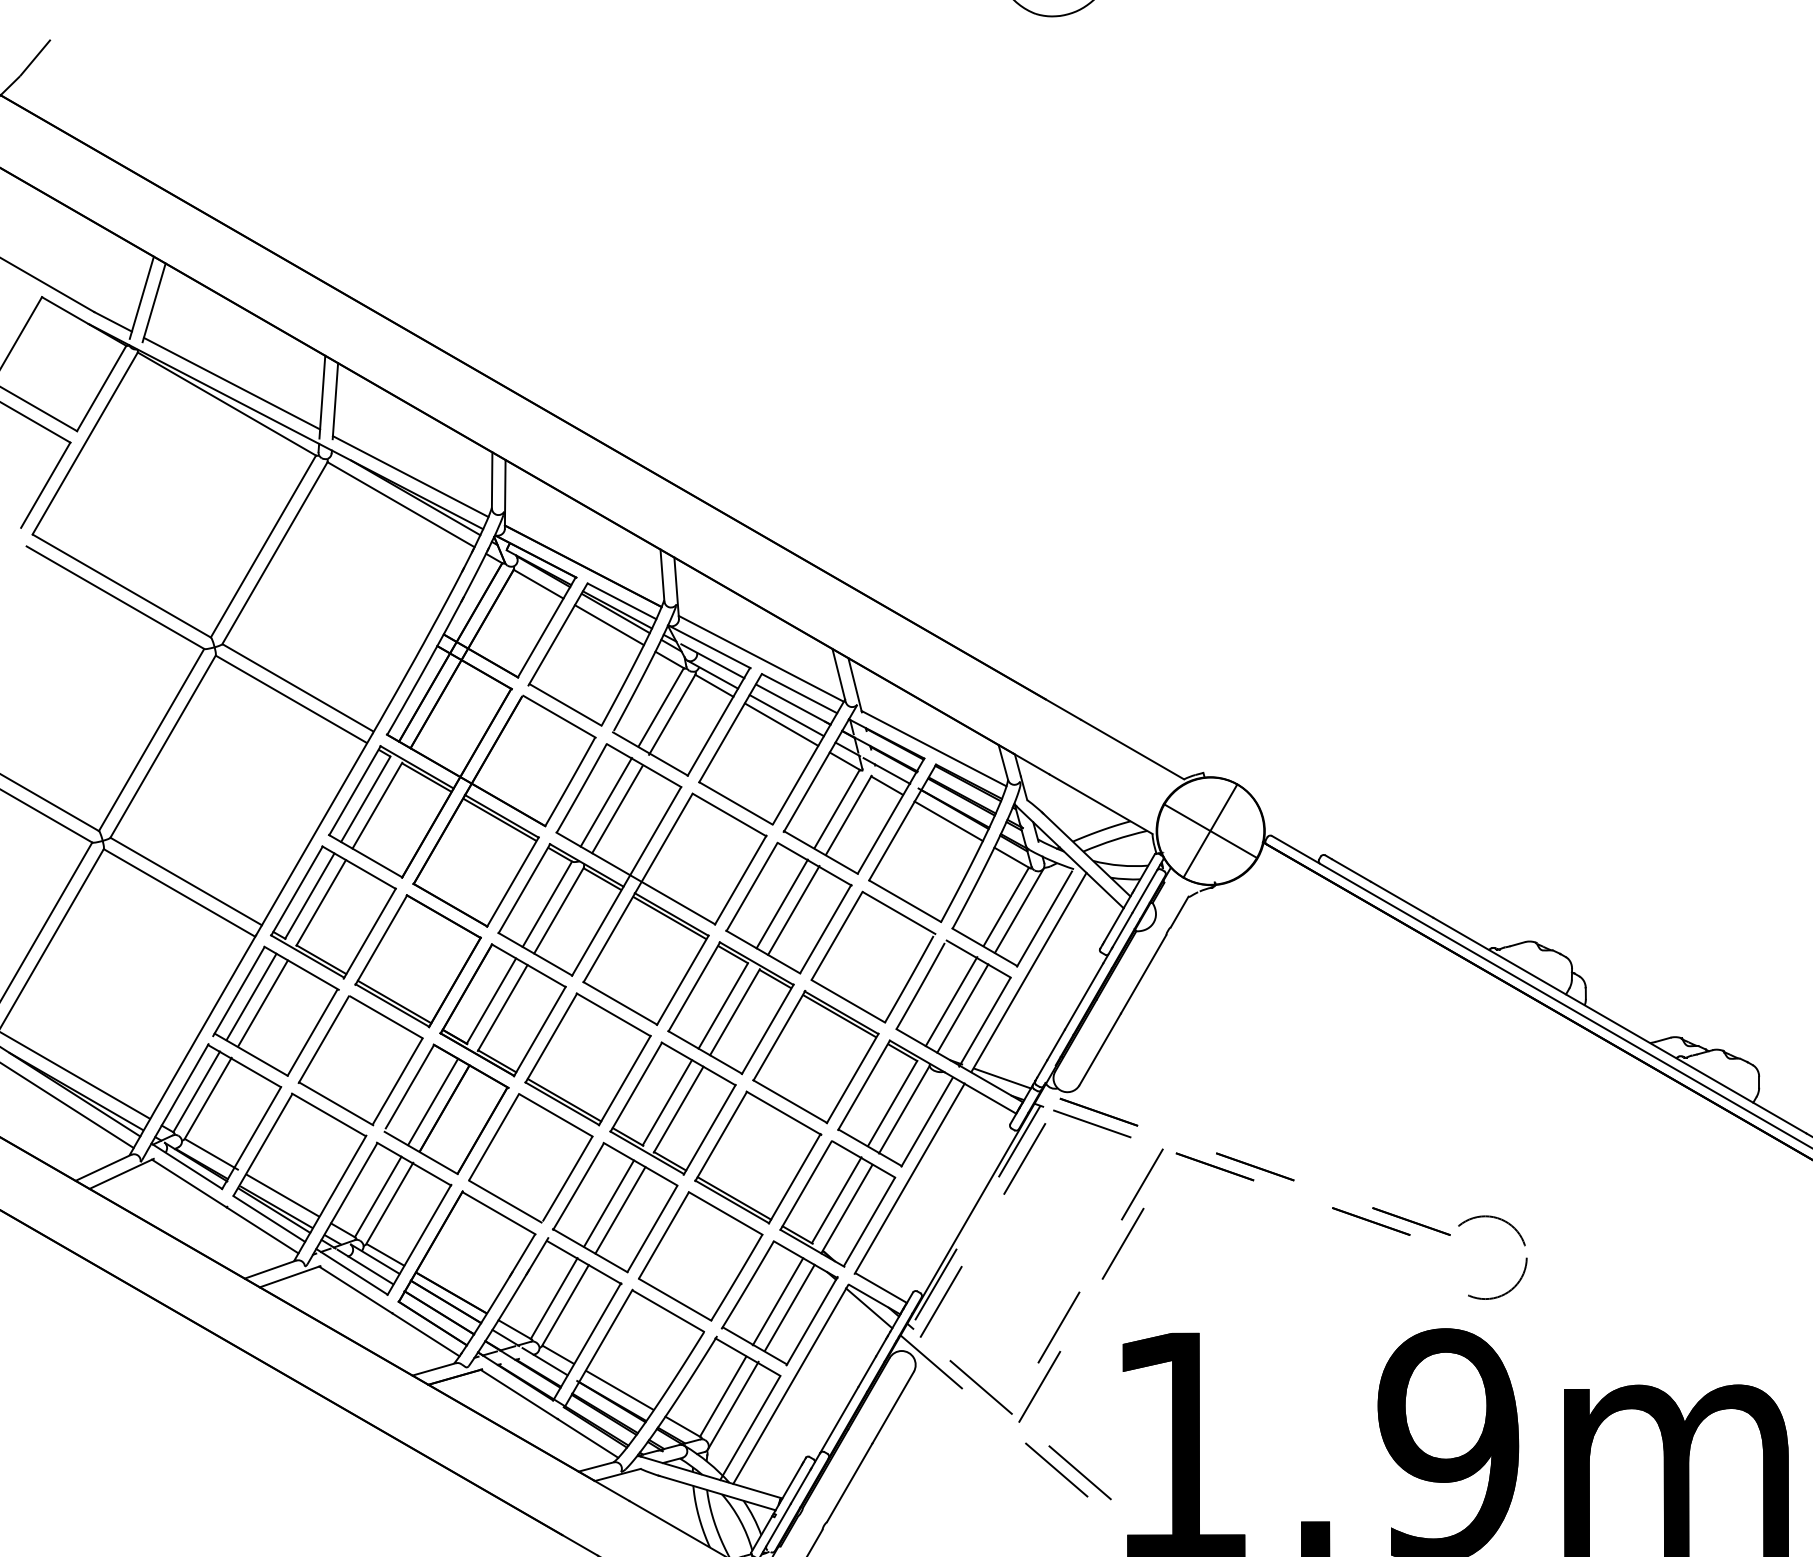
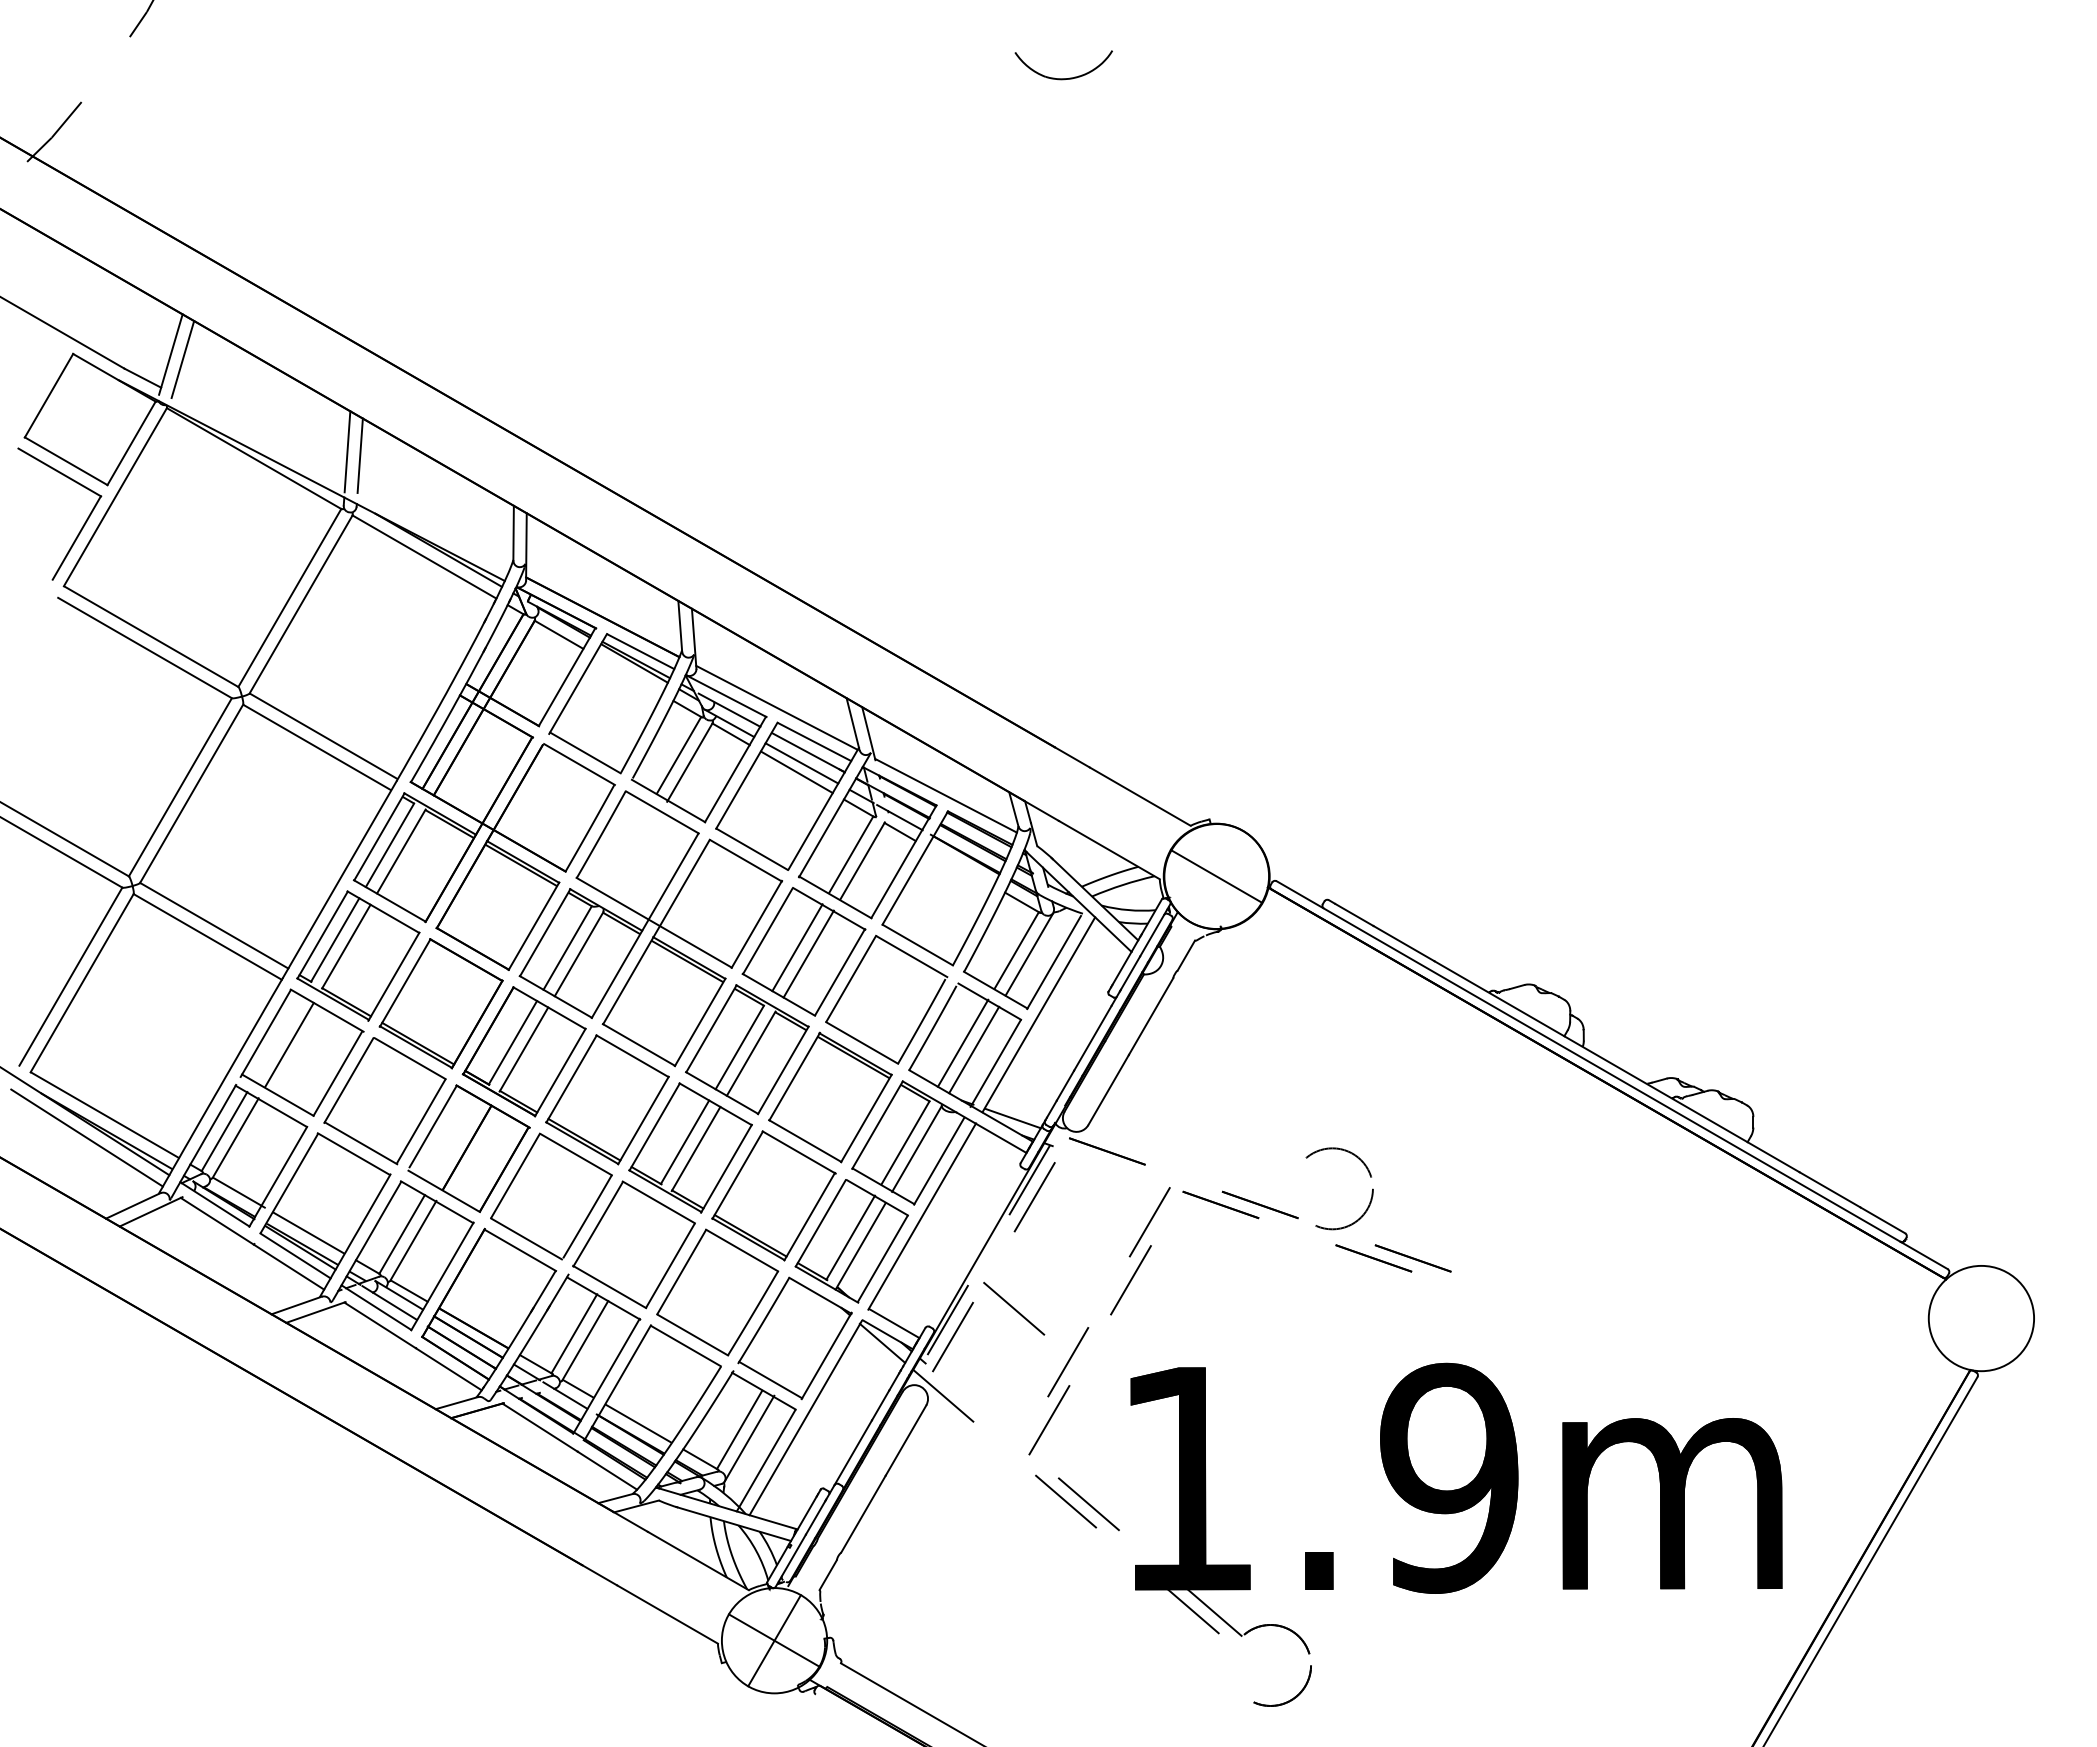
line: (231, 383) -> (258, 438), removed
line: (410, 476) -> (433, 529), removed
line: (609, 624) -> (628, 674), removed
line: (606, 801) -> (625, 847), removed
line: (616, 809) -> (635, 855), removed
line: (947, 820) -> (959, 866), removed
line: (1210, 830) -> (1216, 875), removed
line: (250, 996) -> (277, 1038), removed
line: (432, 1102) -> (455, 1141), removed
line: (1091, 1123) -> (1100, 1162), removed
line: (608, 1203) -> (627, 1240), removed
line: (619, 1210) -> (638, 1247), removed
circle: (1492, 1257) -> (1339, 1188), moved
line: (777, 1301) -> (792, 1336), removed
line: (789, 1307) -> (804, 1342), removed
line: (981, 1387) -> (1014, 1308), moved

